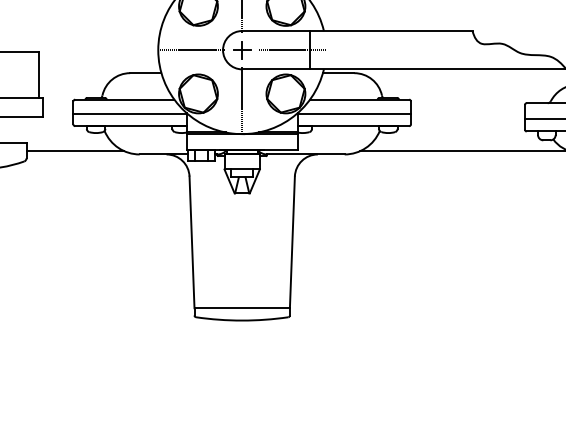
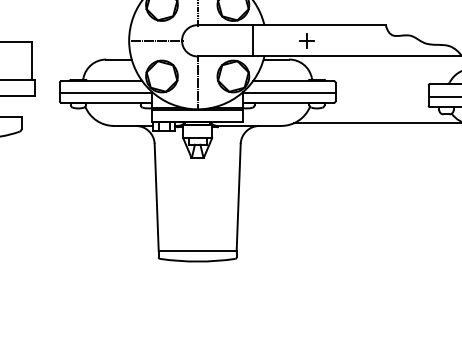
part: (242, 50) -> (307, 41), moved
line: (292, 50) -> (238, 41), removed
line: (75, 151) -> (61, 123), removed

